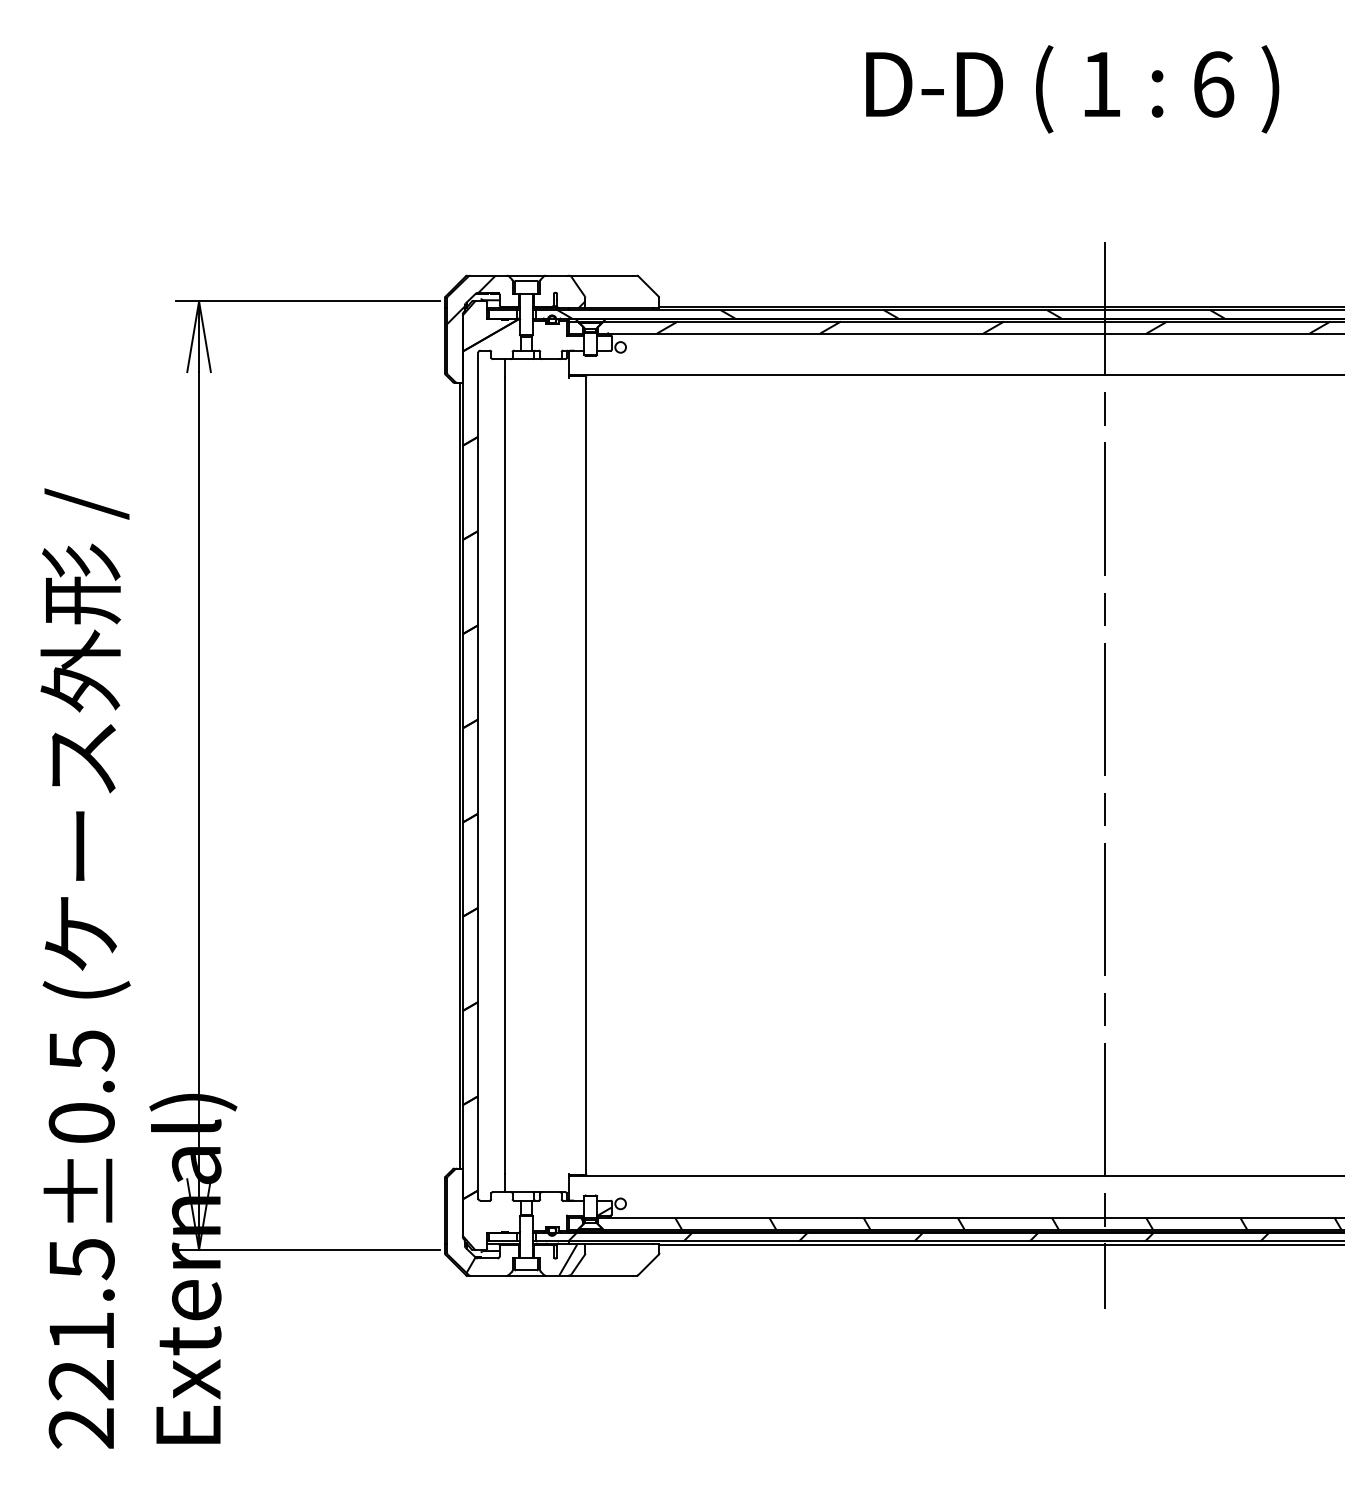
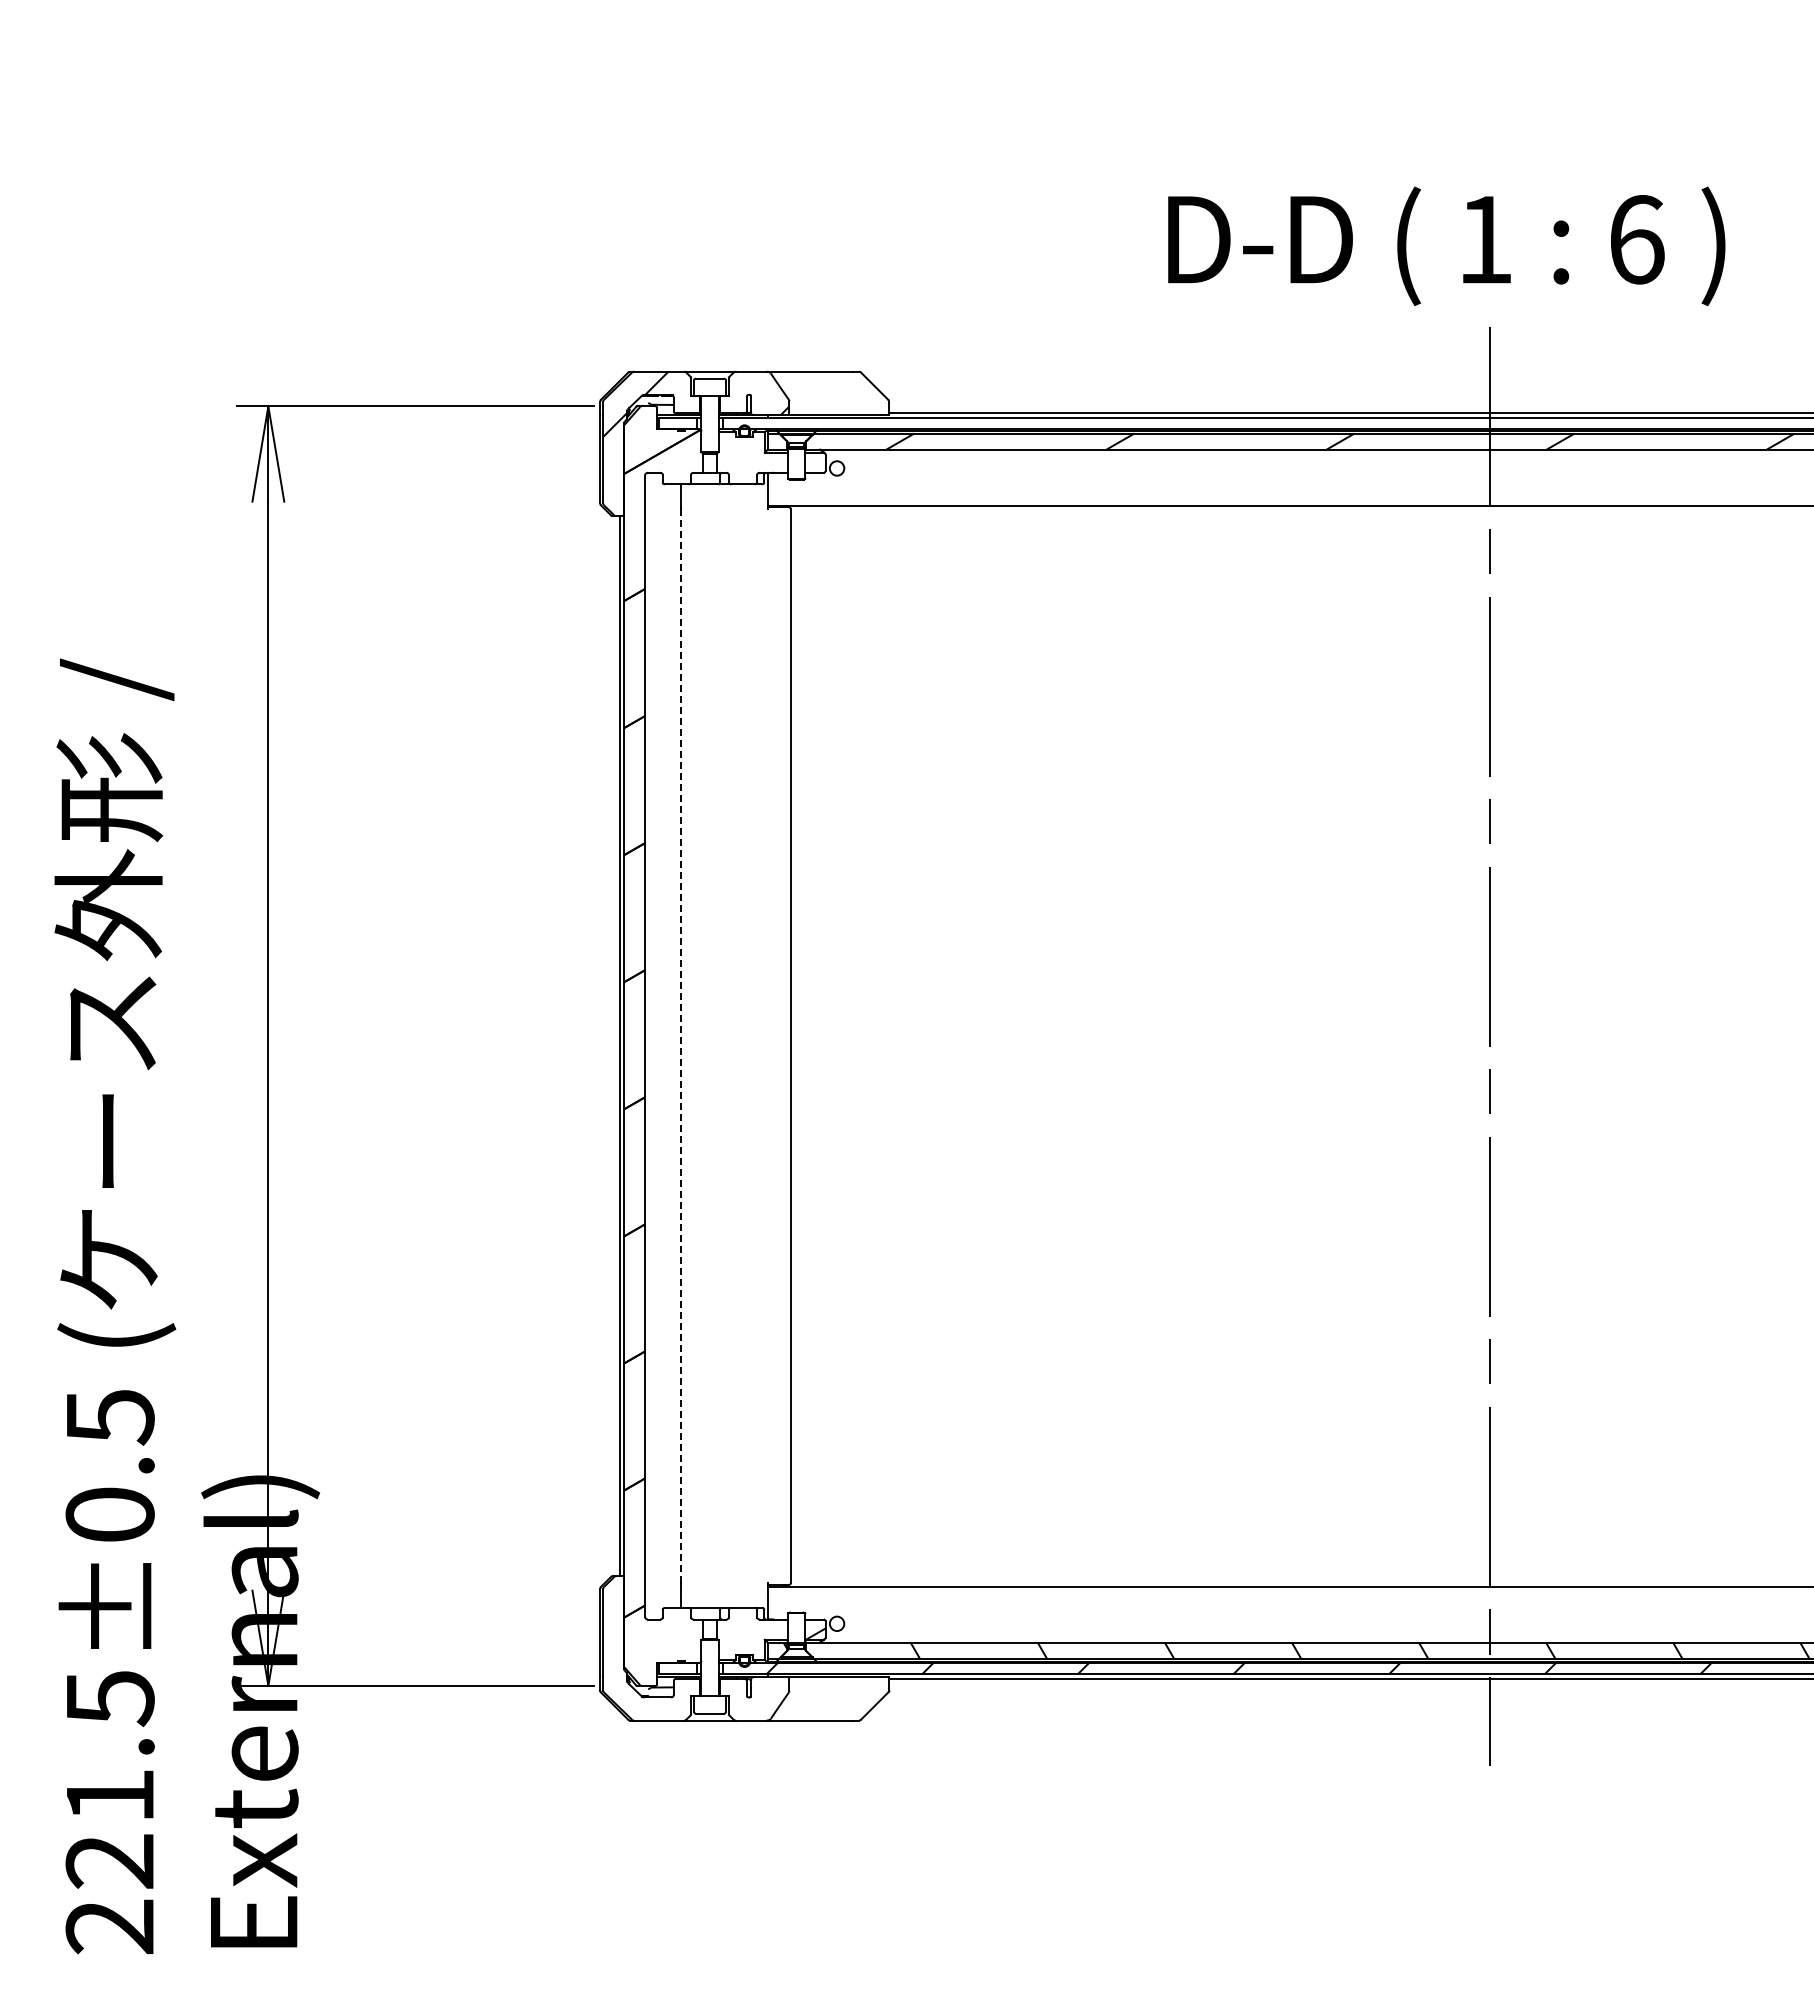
text: (1072, 88) -> (1446, 245), moved
hatch: (890, 314) -> (1201, 423), removed
line: (505, 775) -> (681, 1046), solid -> dashed
hatch: (568, 1259) -> (766, 1698), removed
hatch: (471, 1265) -> (635, 1706), removed

